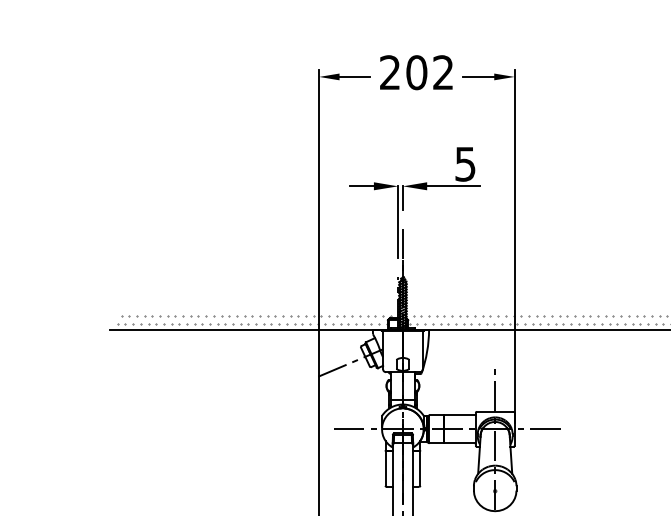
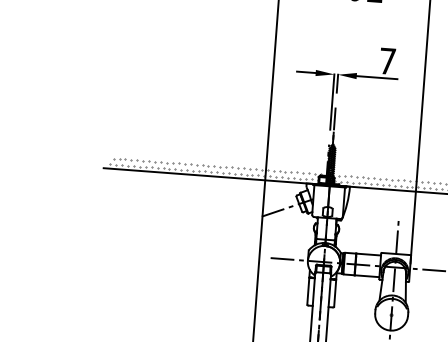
text: (465, 164) -> (387, 61), 5 -> 7

